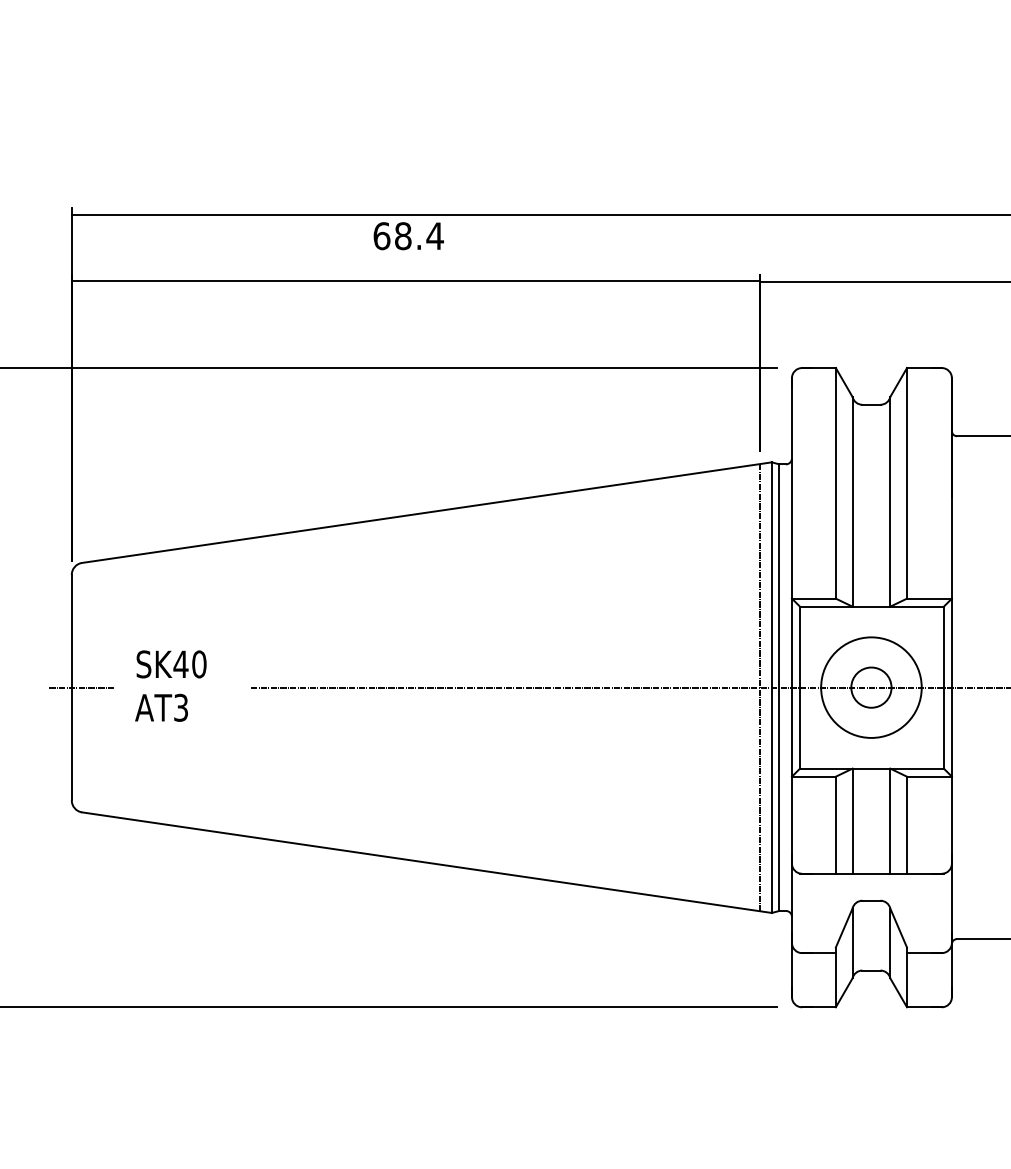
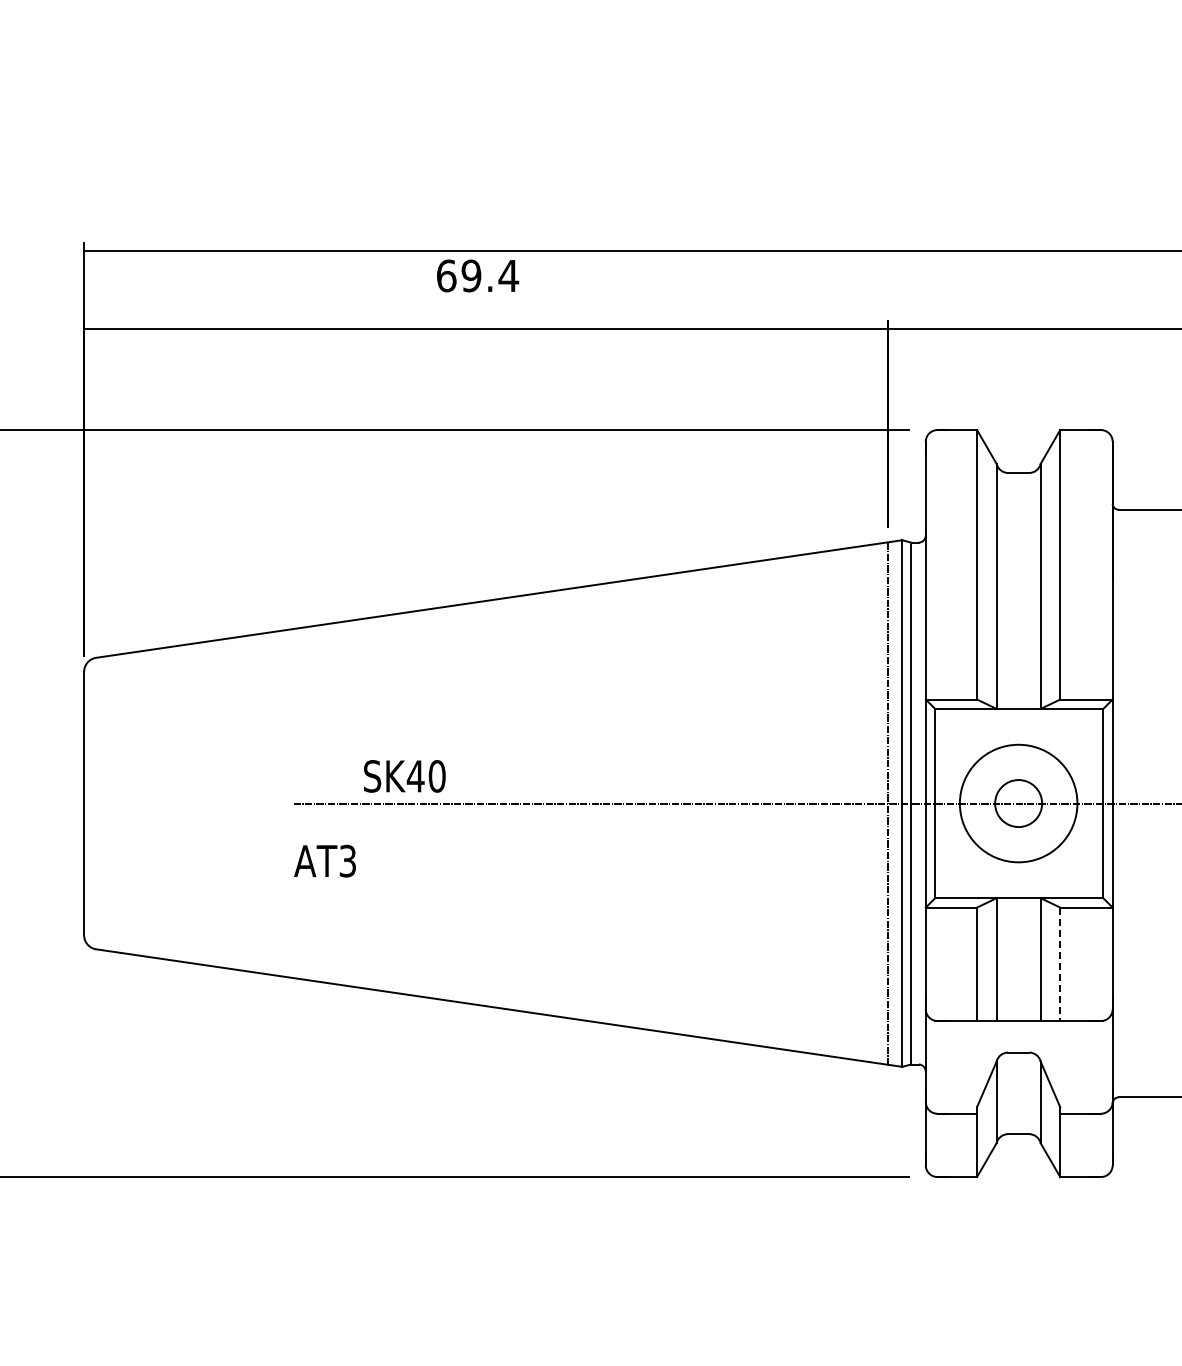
text: (403, 235) -> (471, 275), 68.4 -> 69.4
text: (171, 664) -> (404, 776), moved
line: (81, 687) -> (95, 803), removed
text: (161, 707) -> (324, 860), moved
line: (907, 825) -> (1060, 964), solid -> dashed

